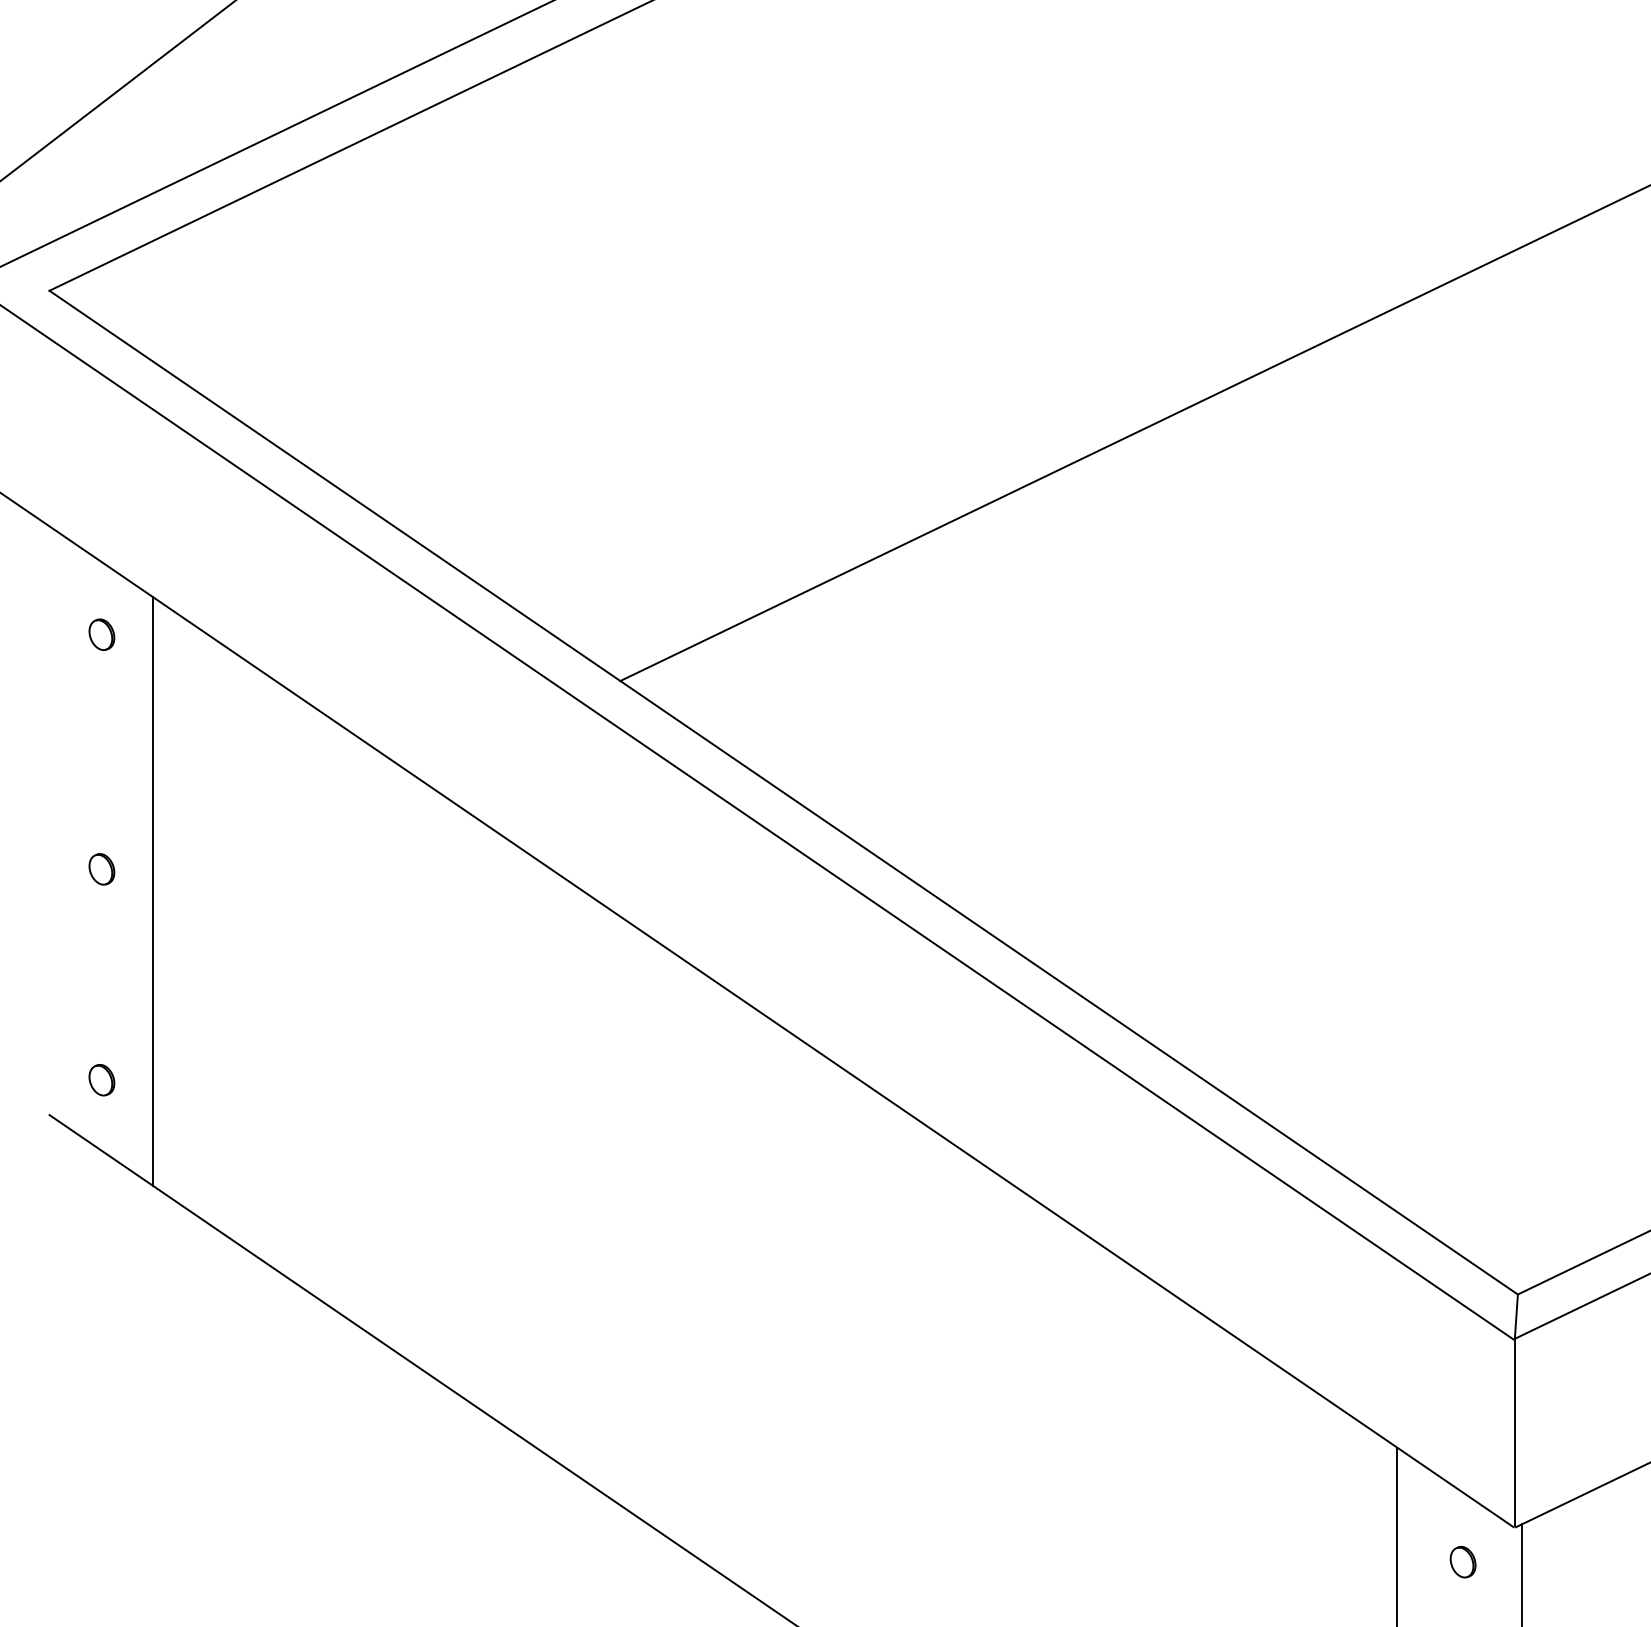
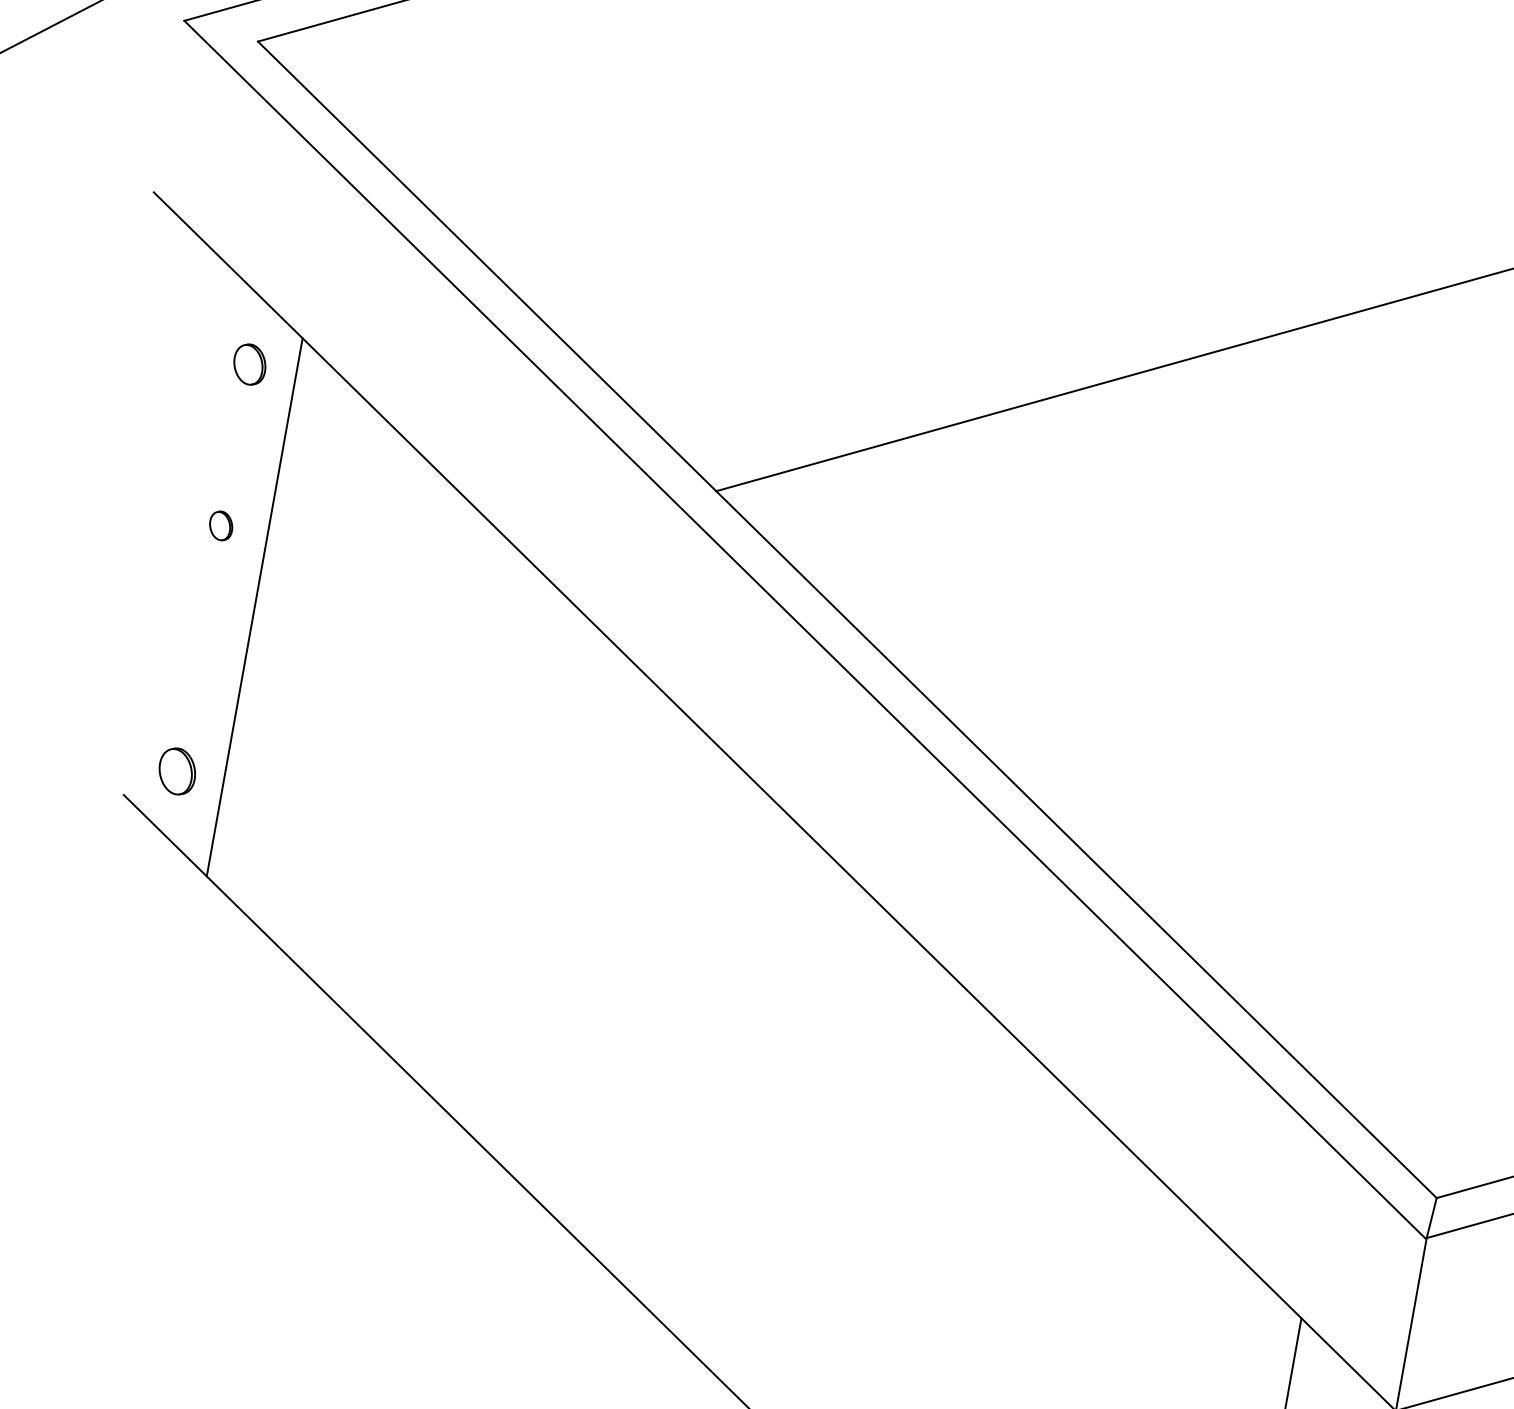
part: (101, 634) -> (249, 364), size x1.4
part: (101, 869) -> (220, 525), moved
part: (101, 1080) -> (176, 771), size x1.6

